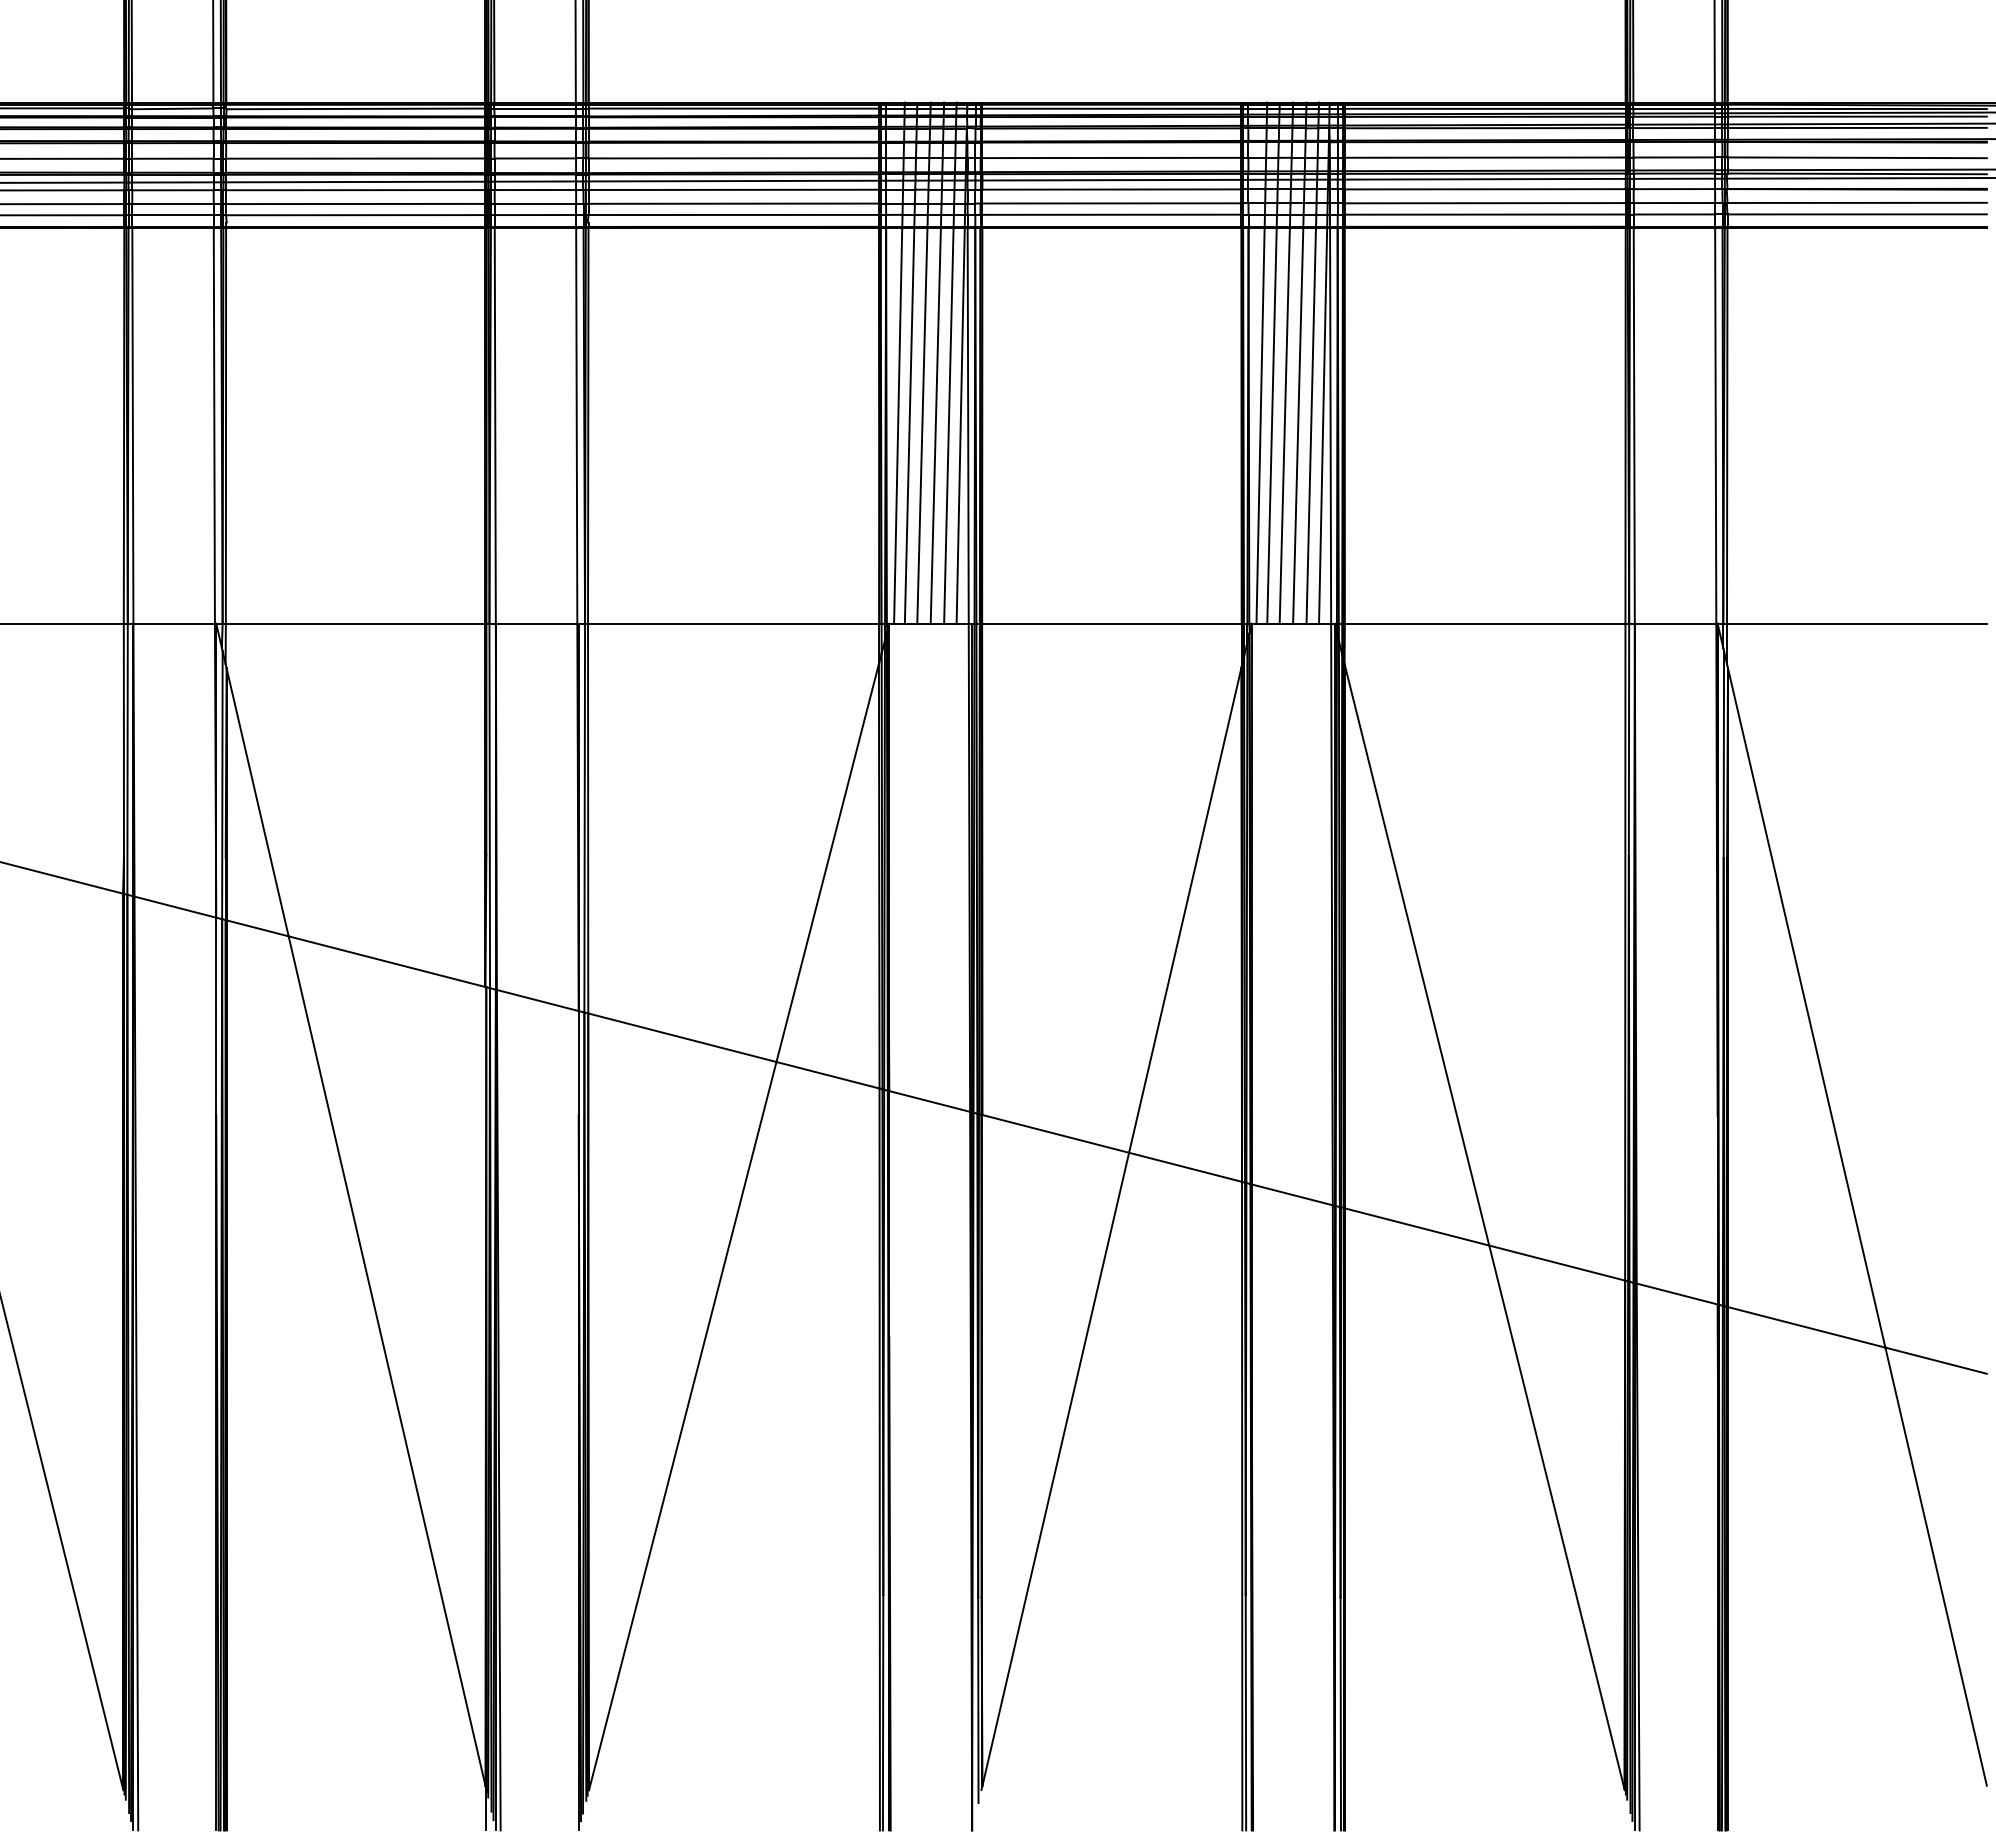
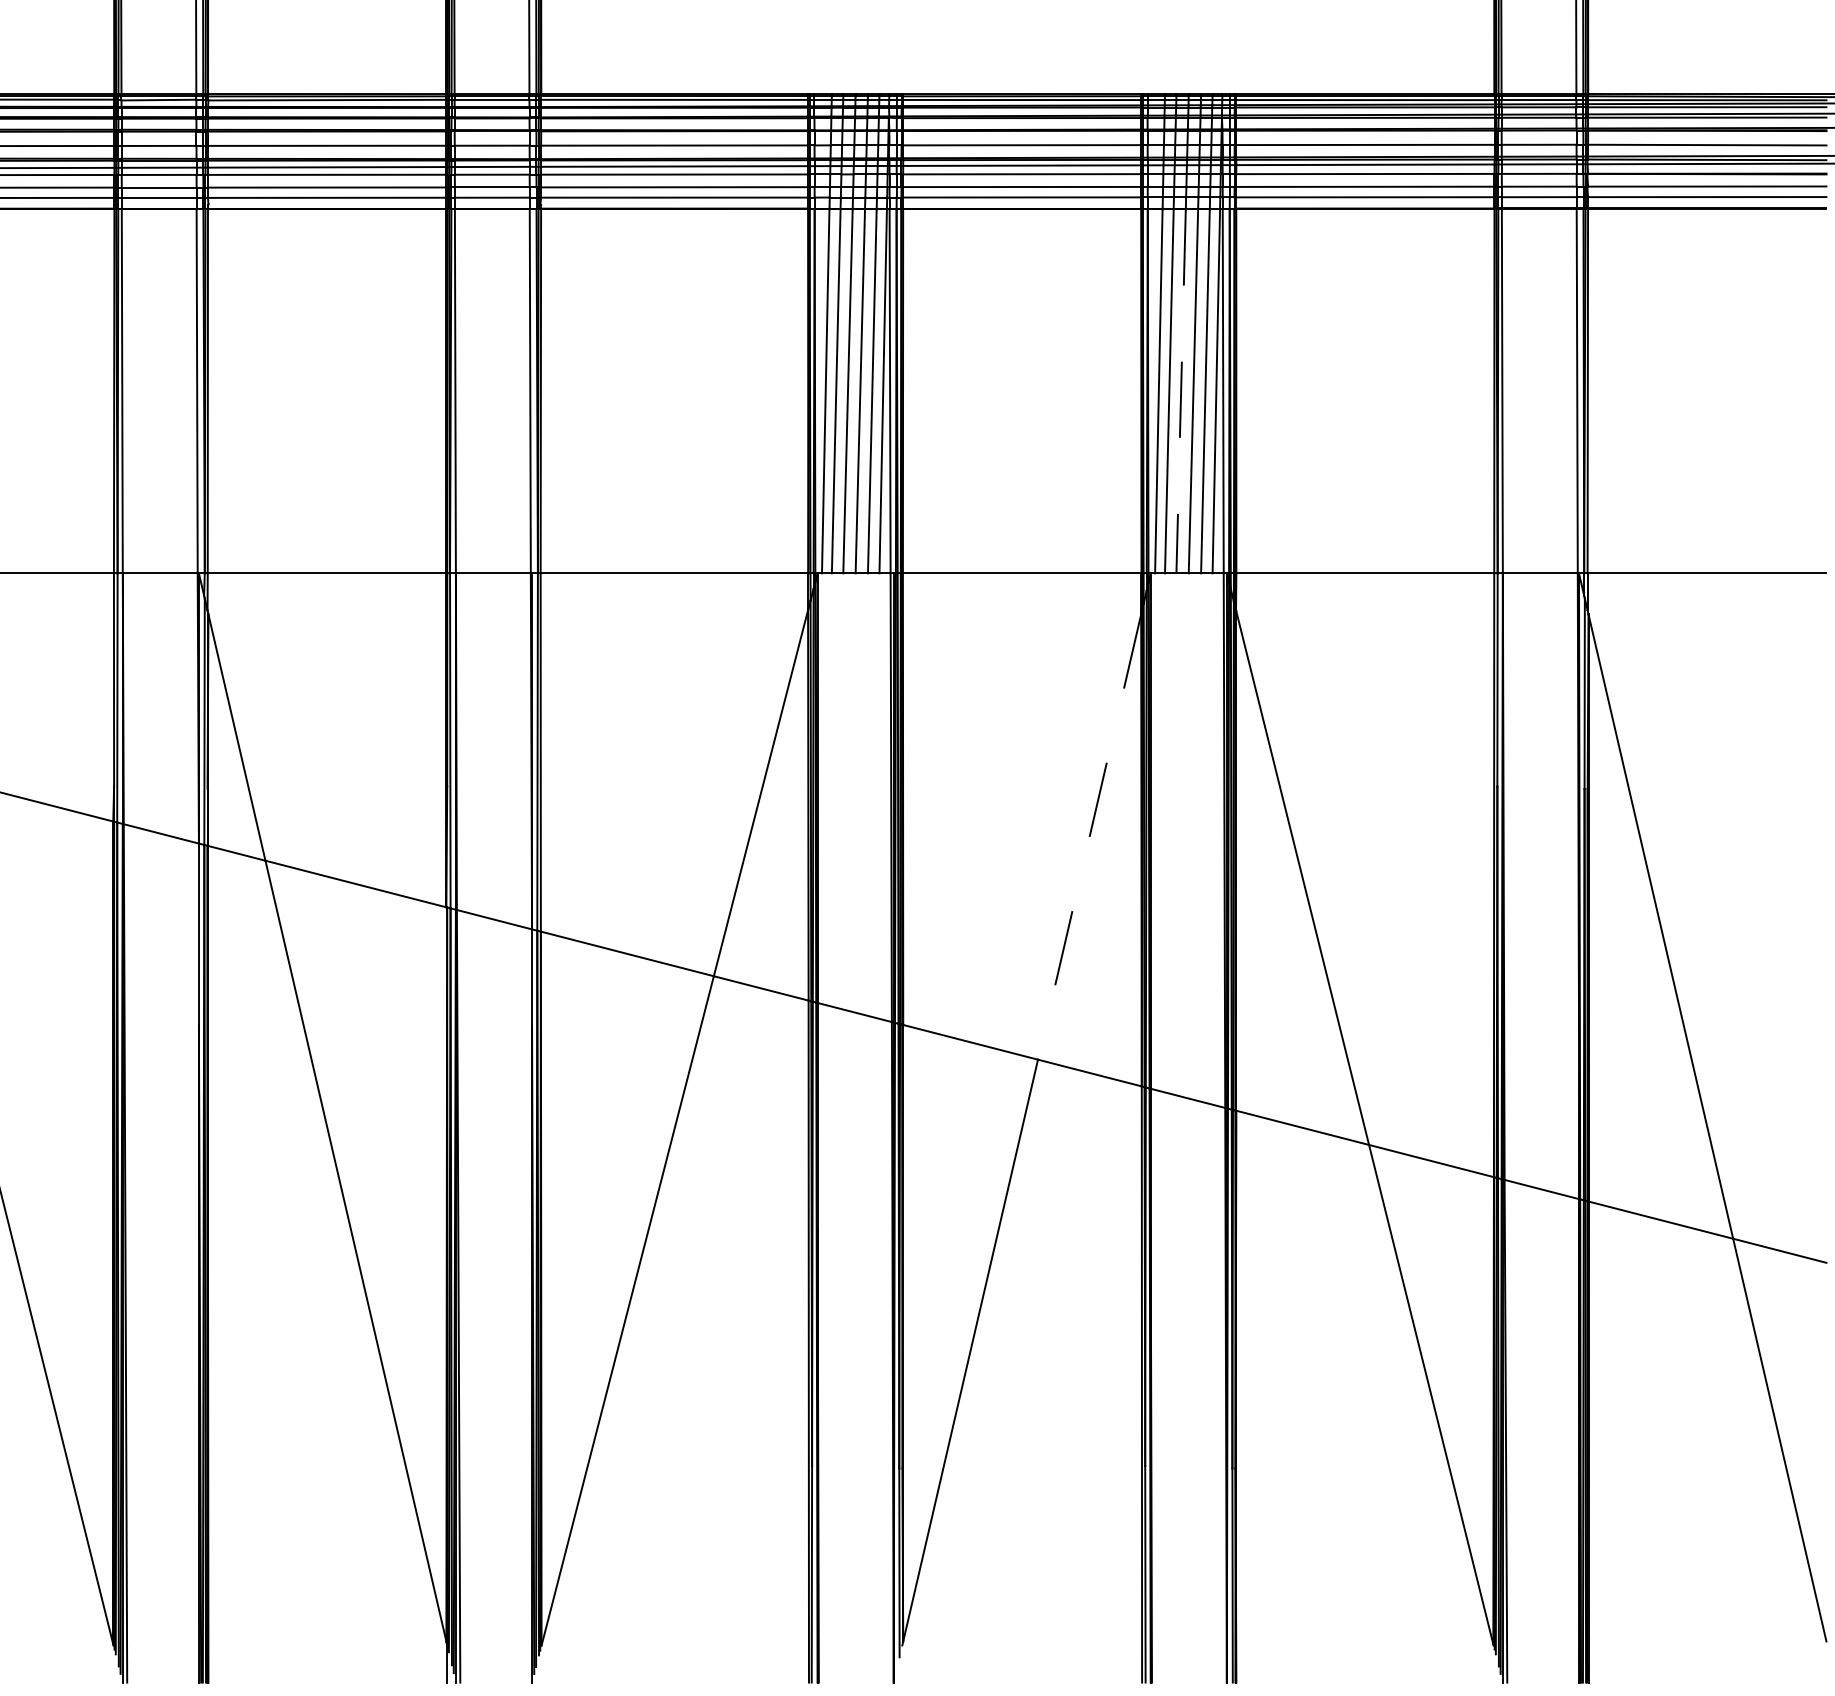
line: (1284, 425) -> (1180, 391), solid -> dashed
line: (1185, 910) -> (1089, 836), solid -> dashed

